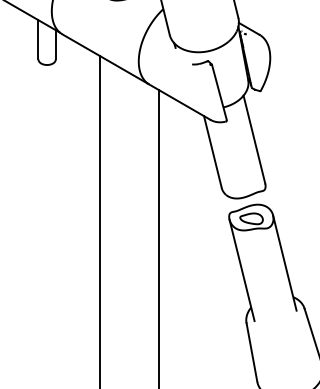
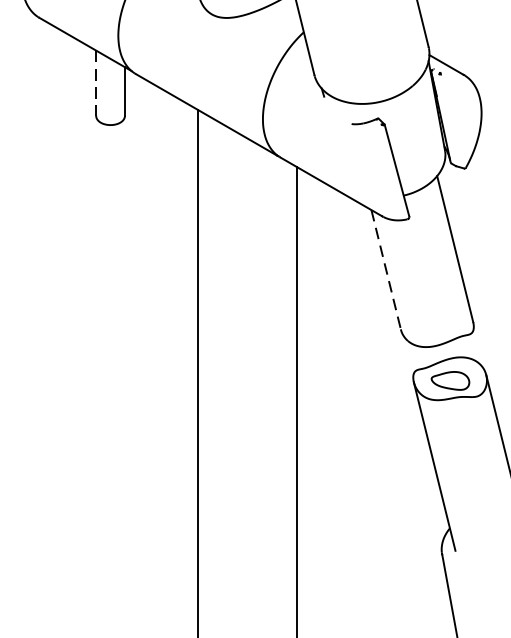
line: (38, 39) -> (96, 82), solid -> dashed
line: (212, 151) -> (385, 268), solid -> dashed

